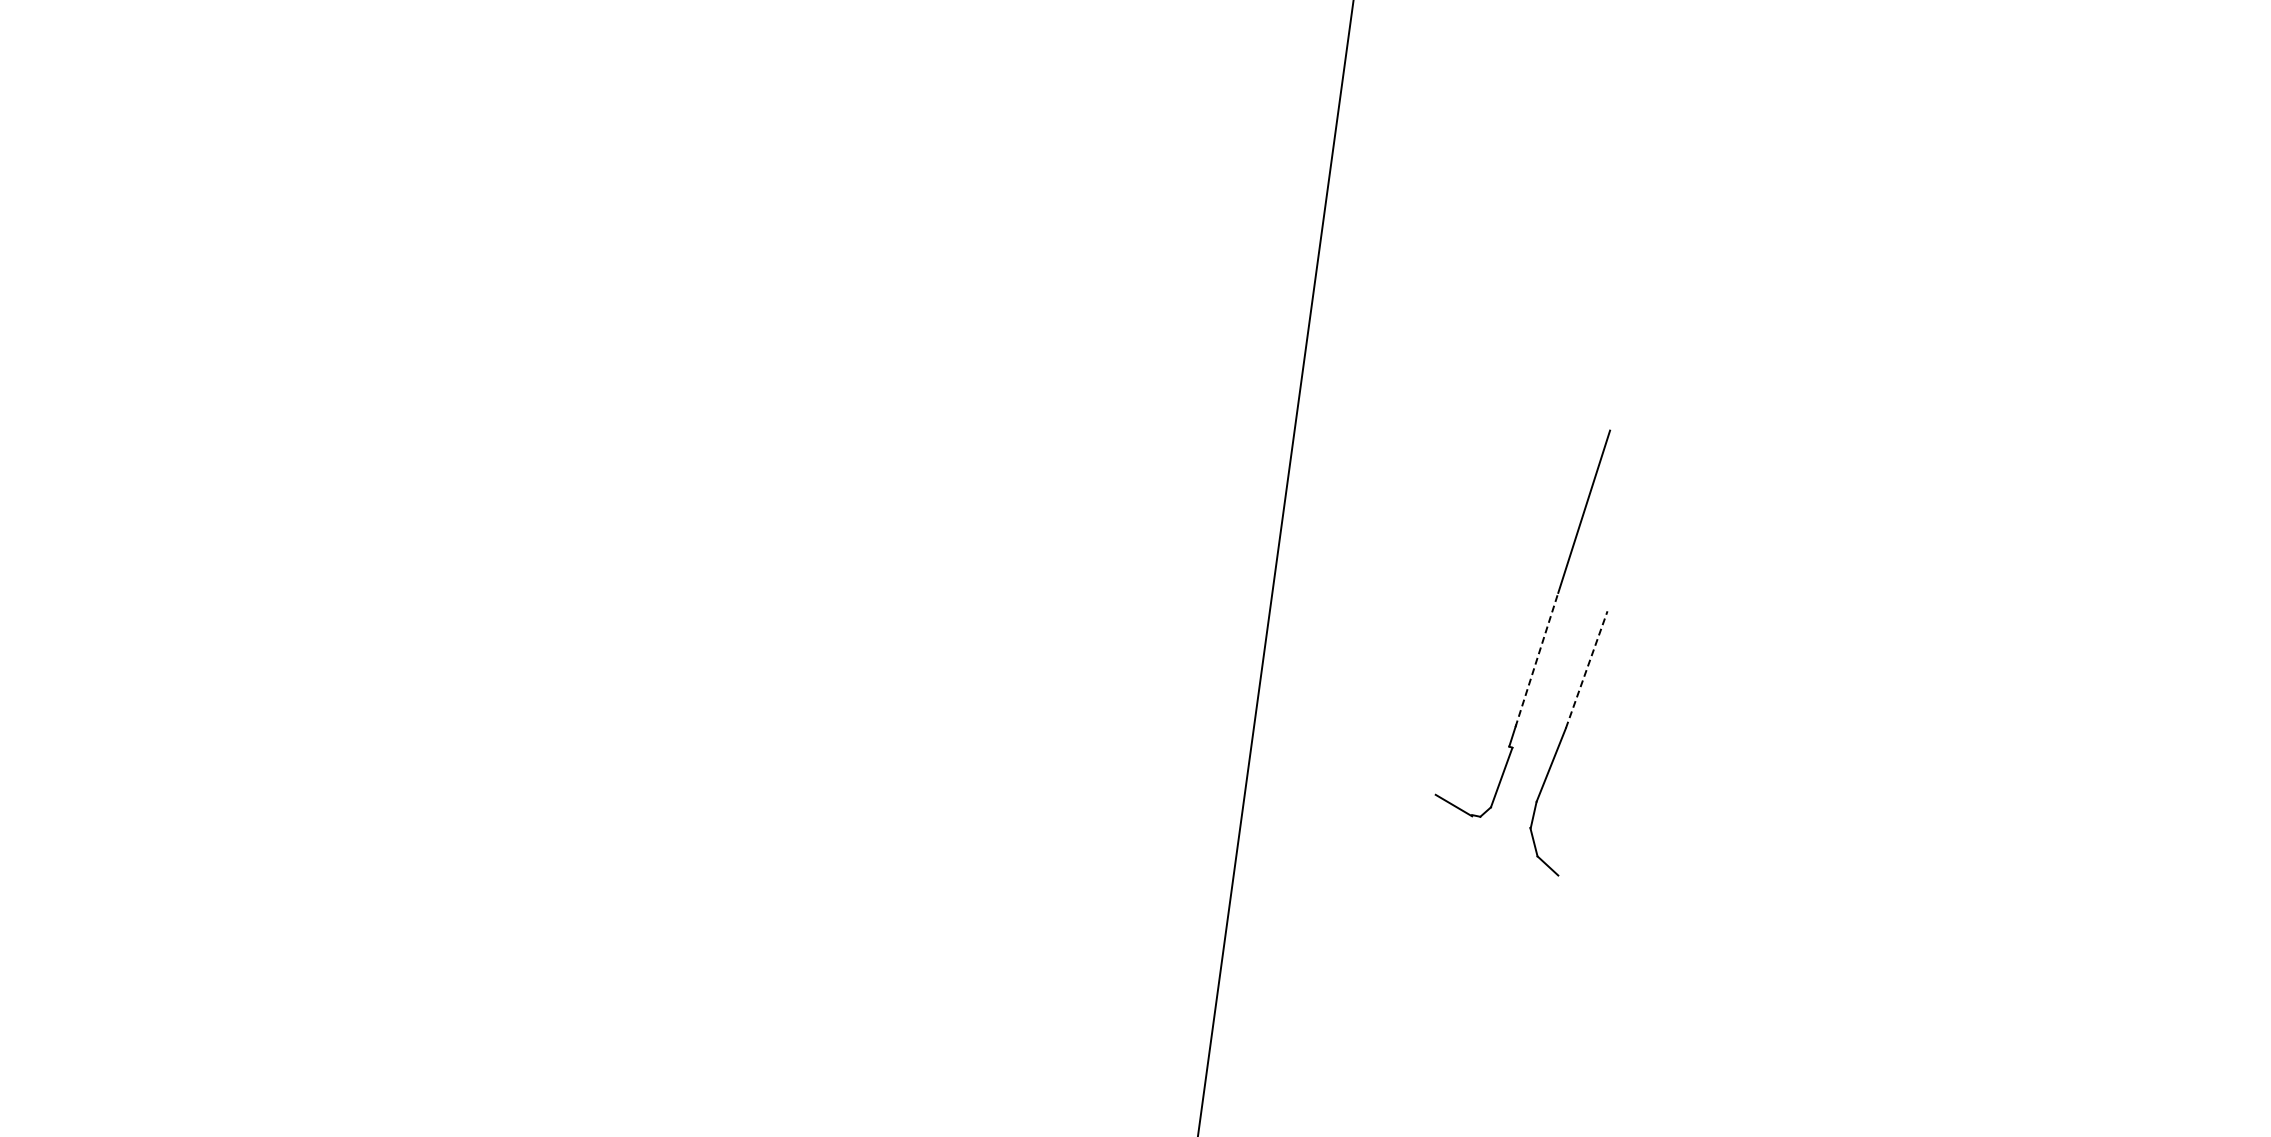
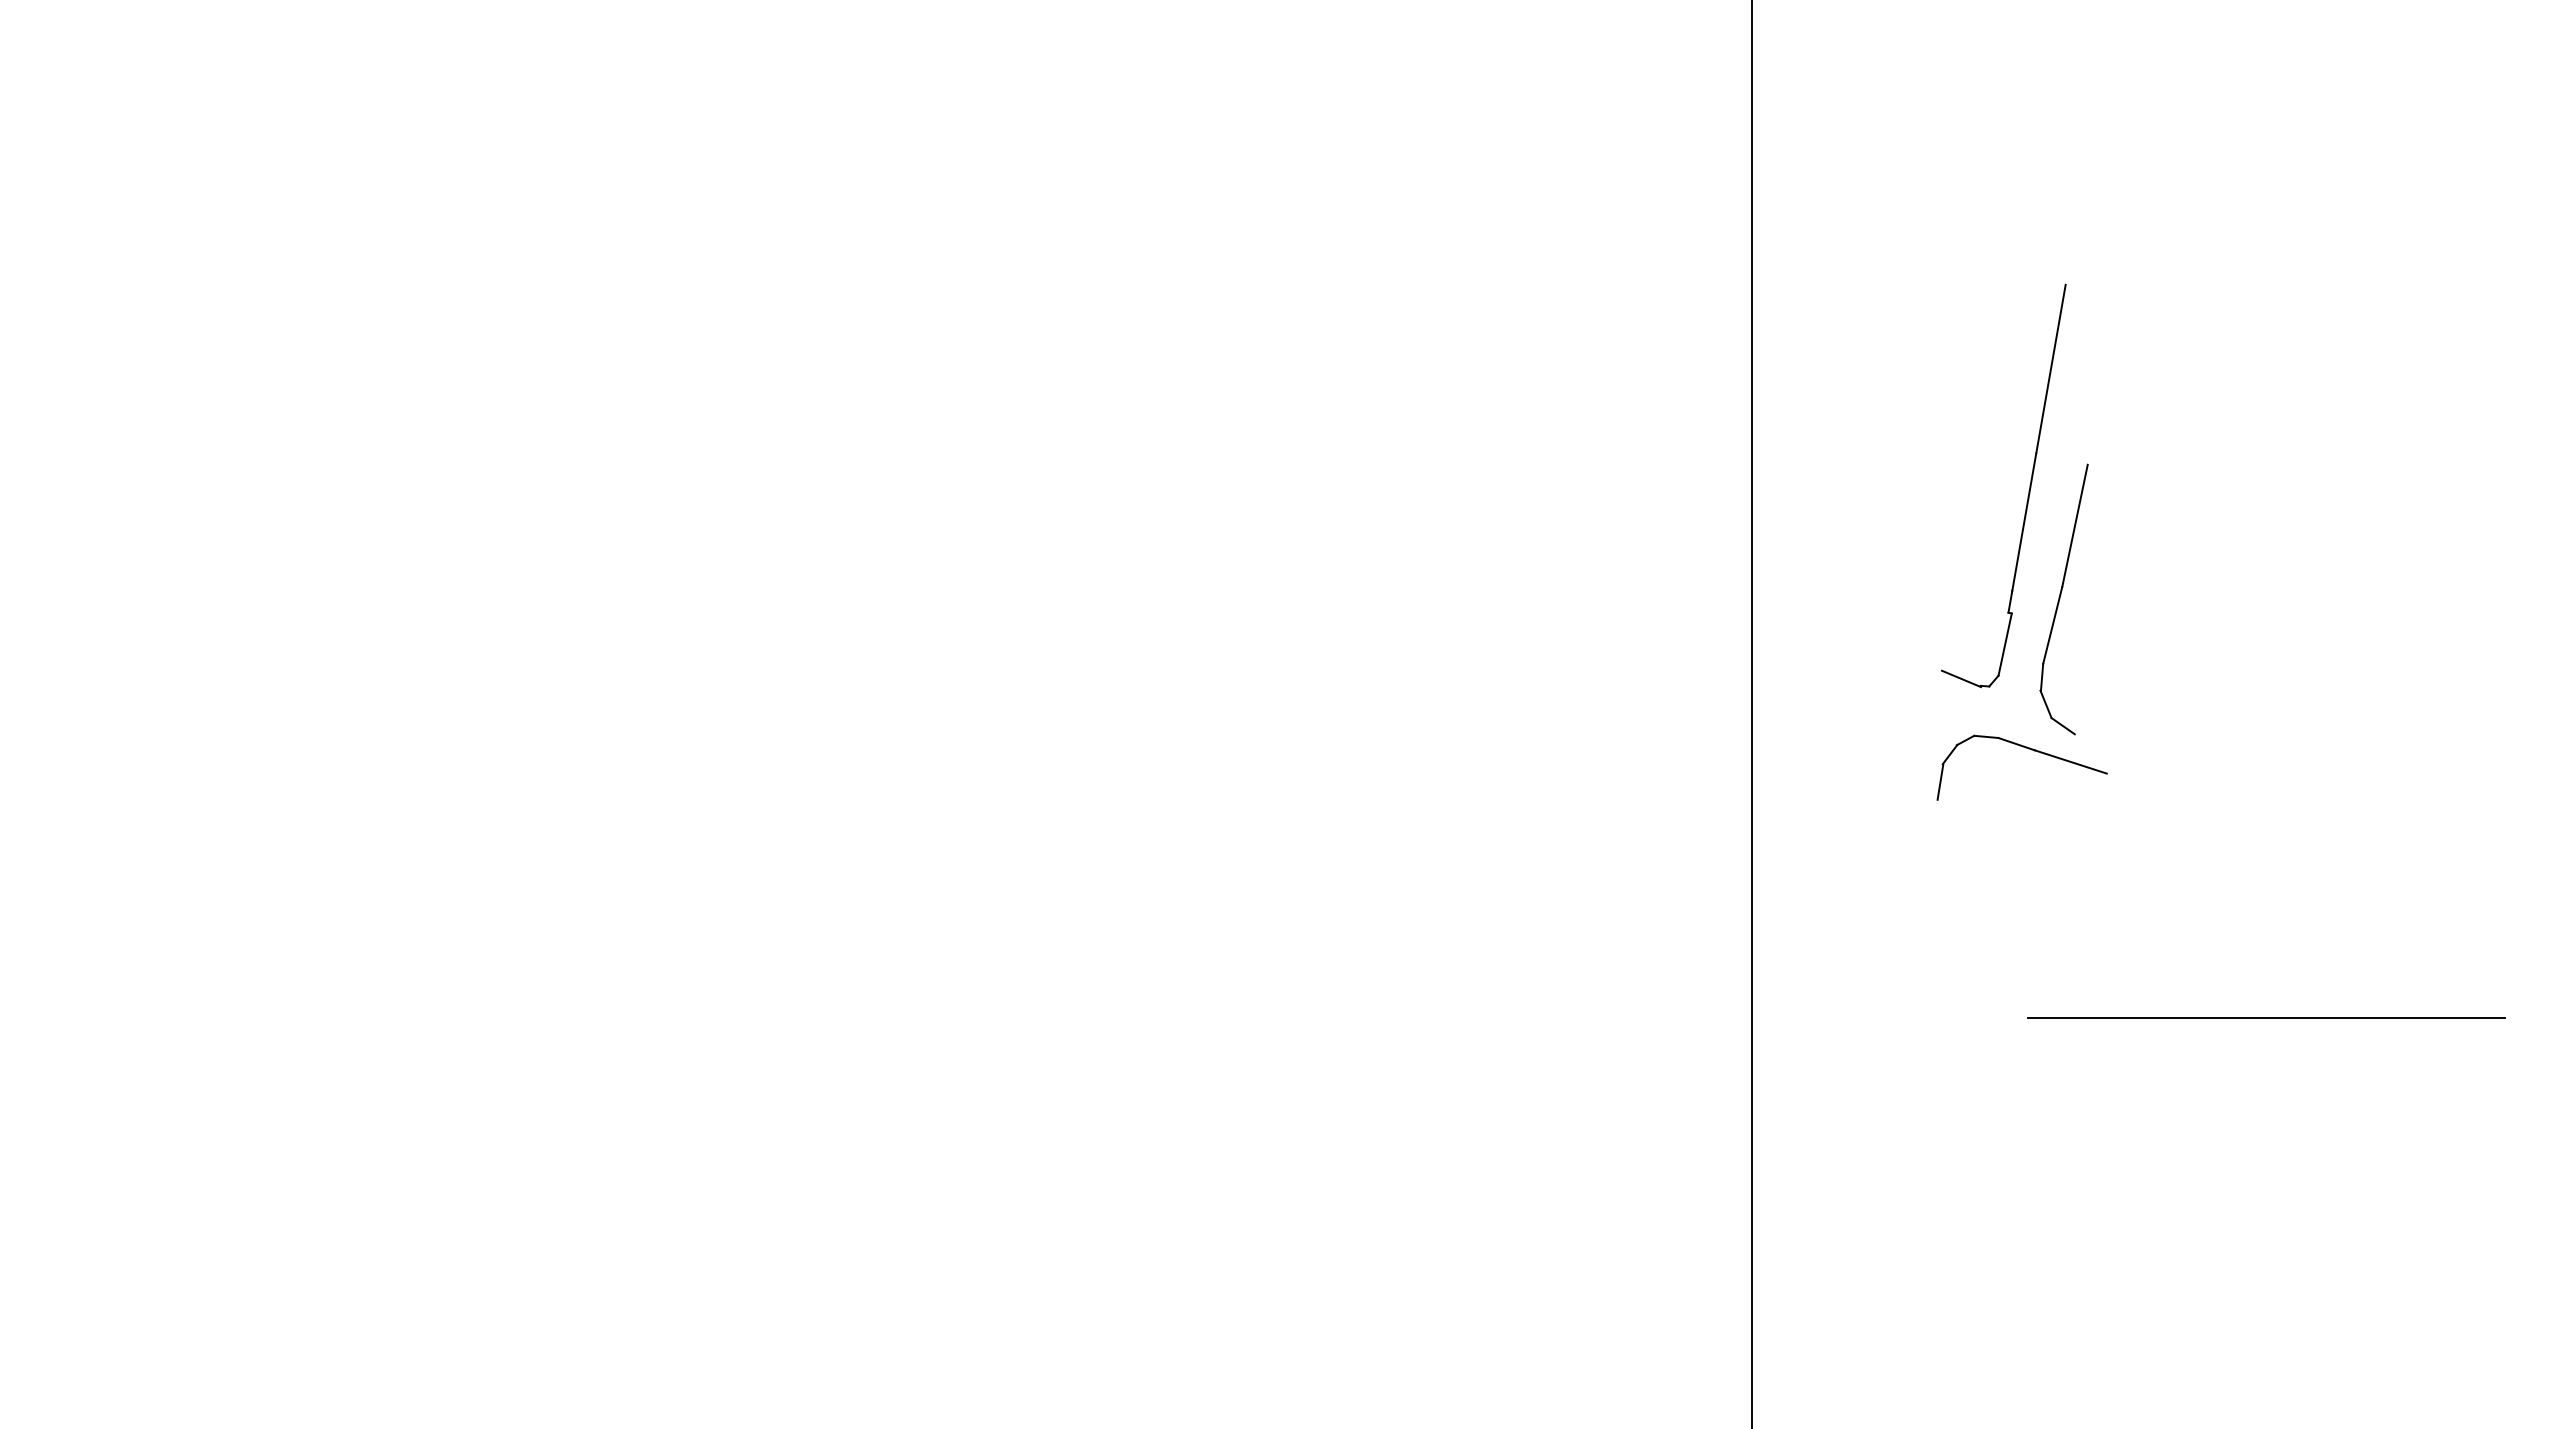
line: (1537, 659) -> (2024, 522), dashed -> solid
line: (1587, 669) -> (2075, 525), dashed -> solid
part: (1510, 884) -> (2028, 749), added

